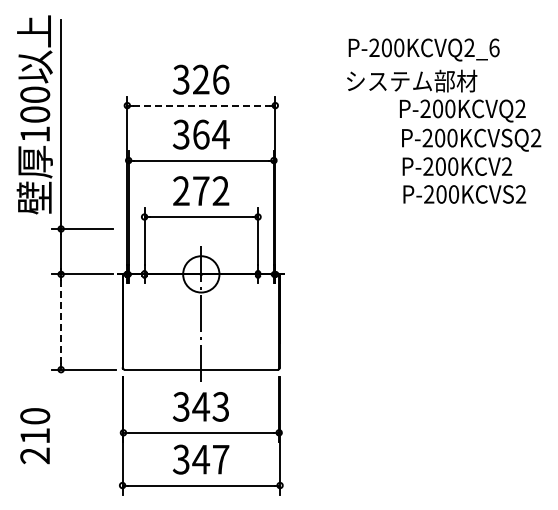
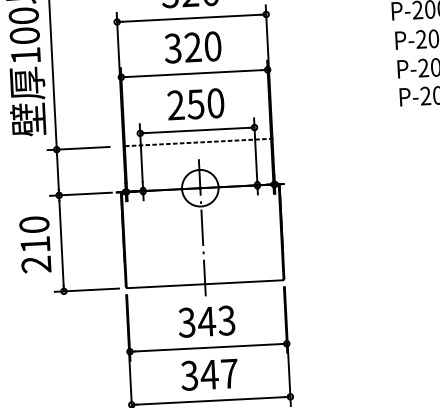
line: (201, 105) -> (191, 18), dashed -> solid
text: (211, 134) -> (203, 46), 364 -> 320
text: (210, 191) -> (205, 104), 272 -> 250
line: (201, 229) -> (198, 143), added
line: (61, 322) -> (61, 243), dashed -> solid
text: (35, 436) -> (35, 245), moved

